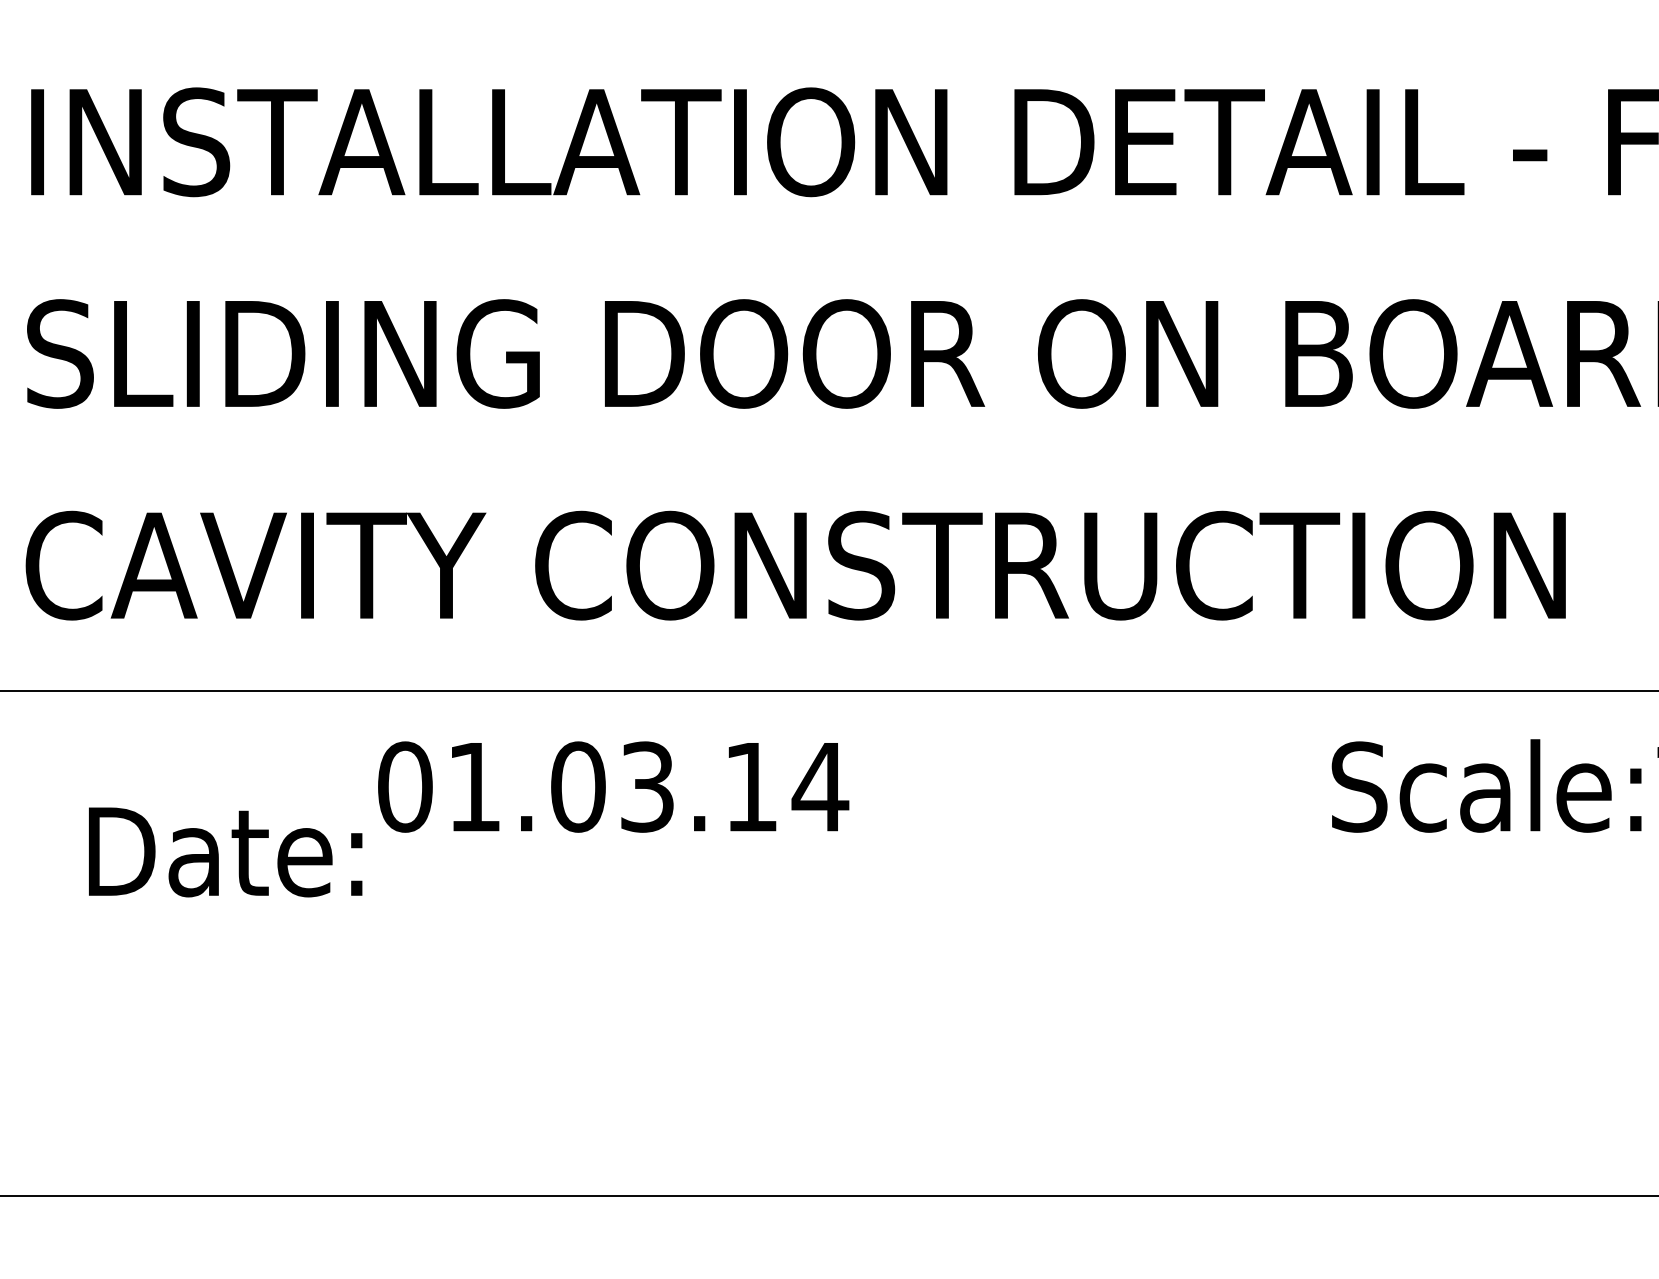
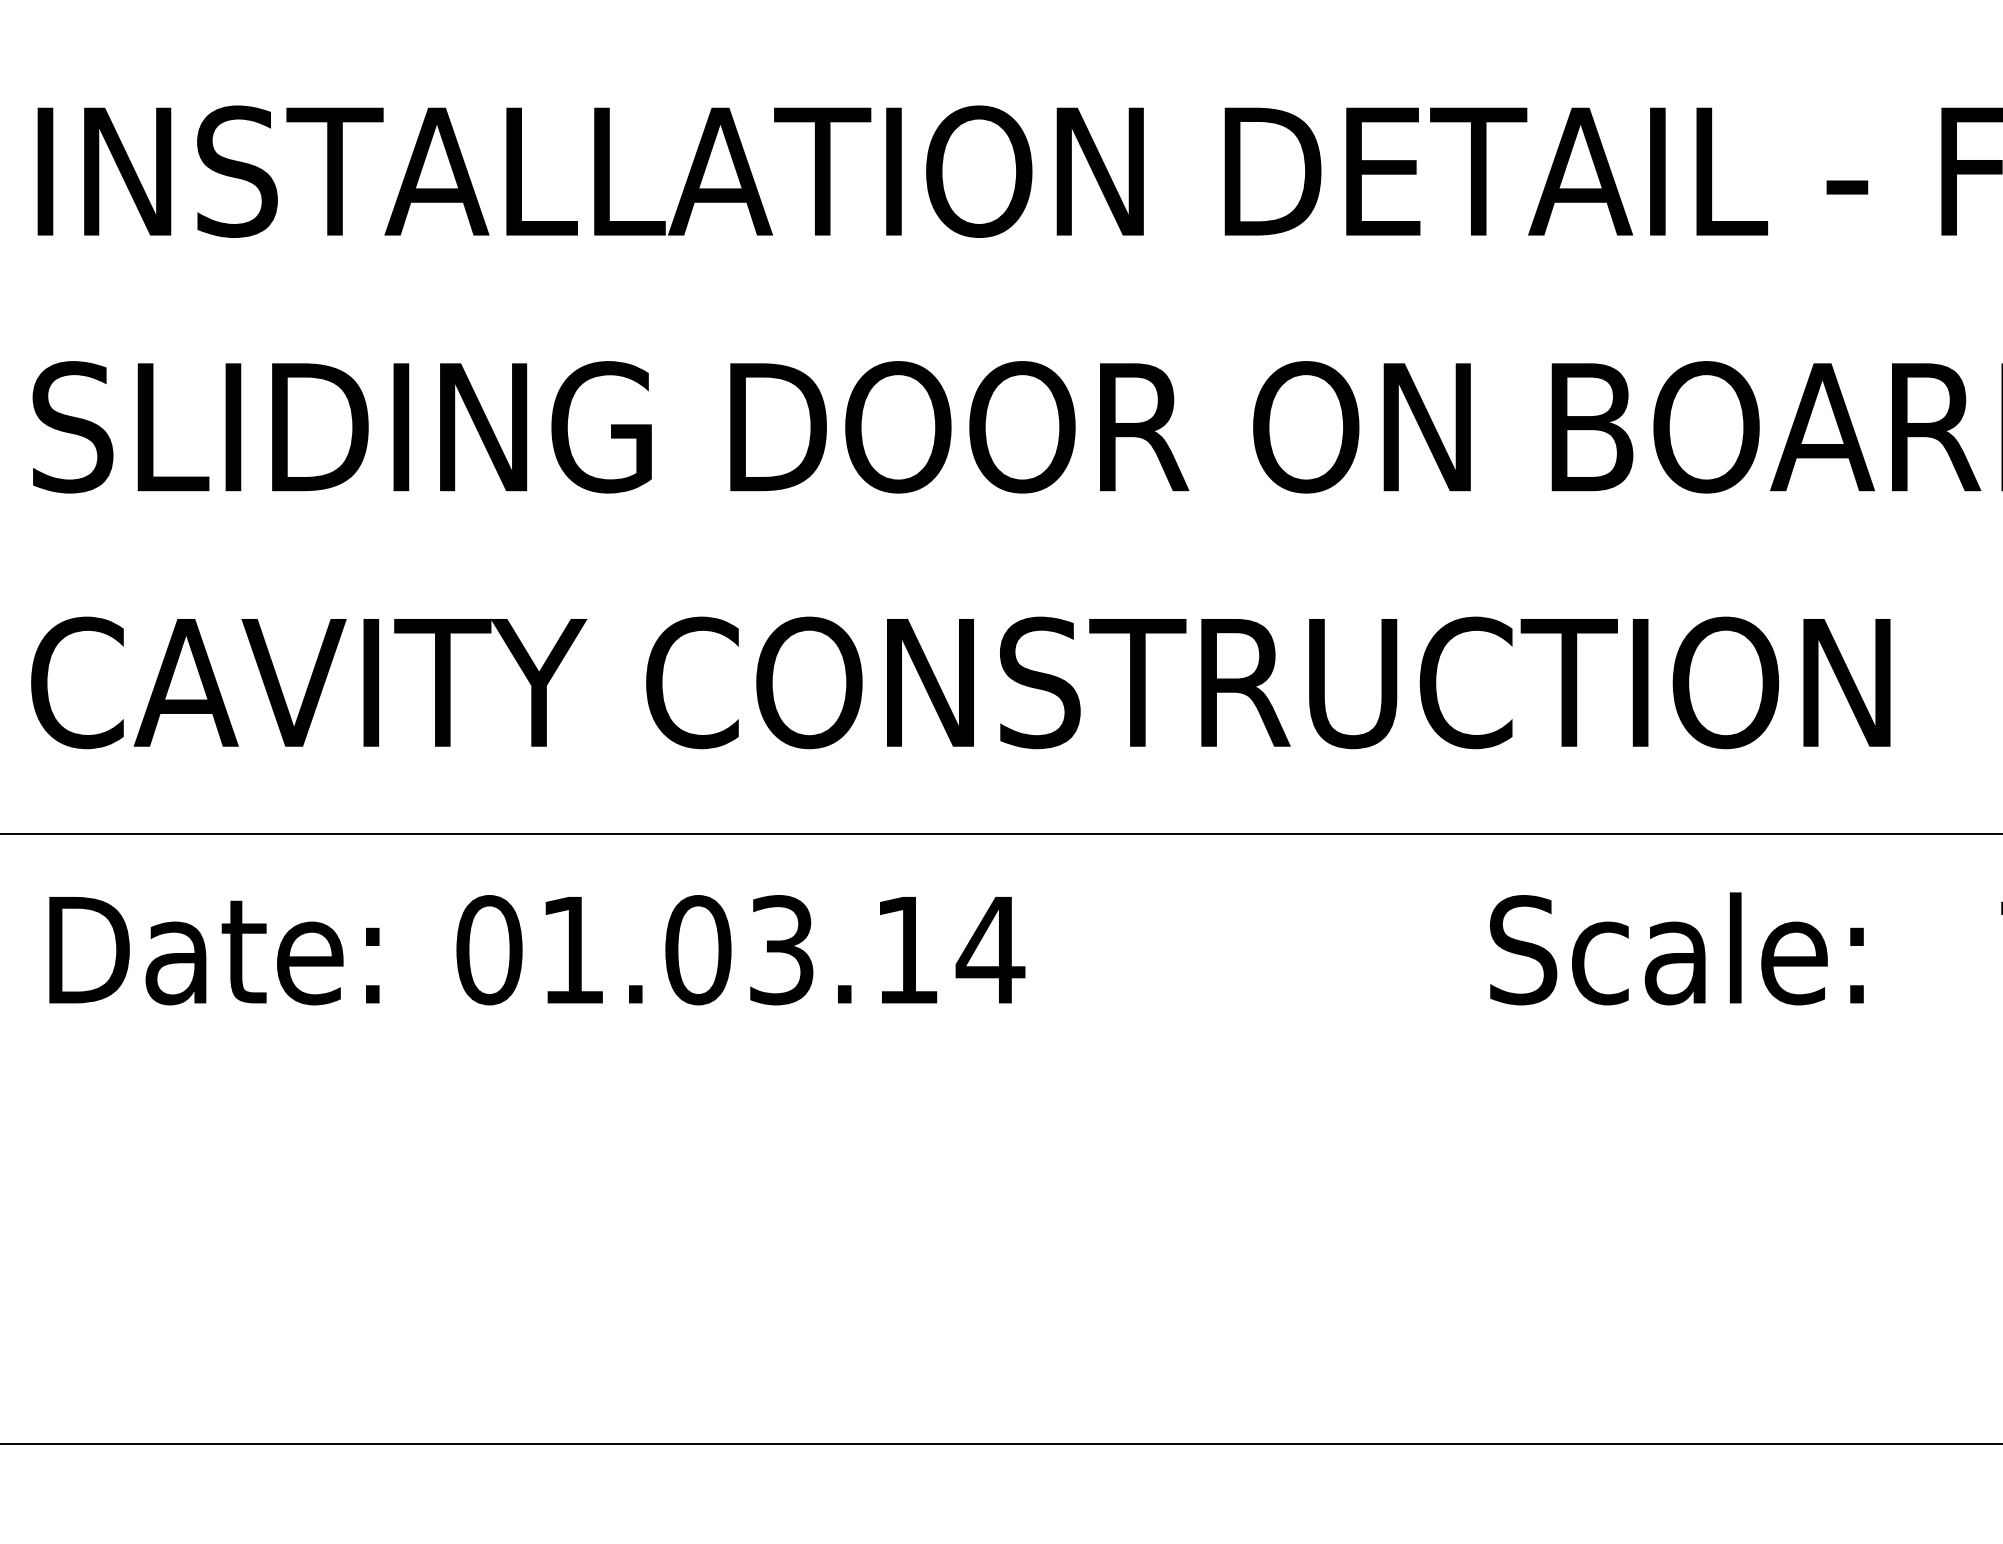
text: (1486, 785) -> (1676, 948), moved
text: (225, 852) -> (214, 951), moved

